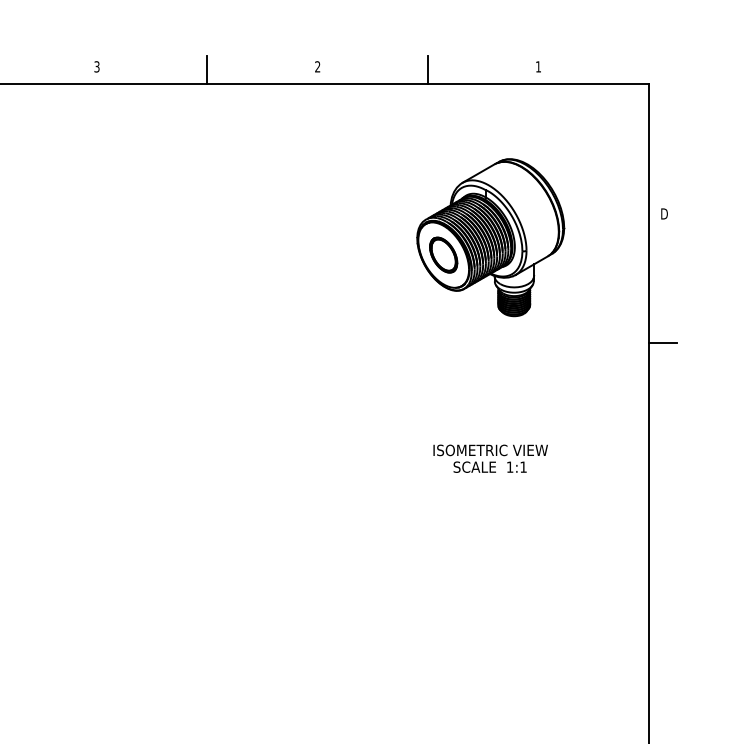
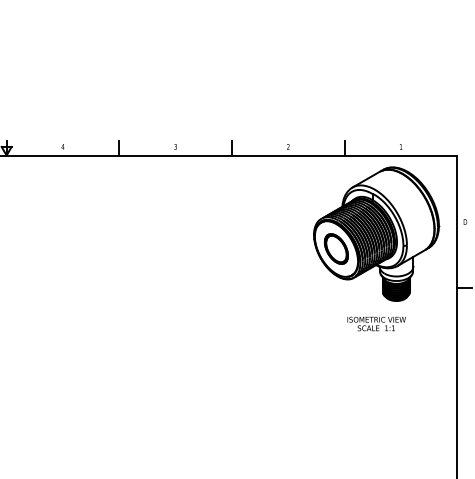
part: (490, 236) -> (376, 233), size x1.67
text: (490, 457) -> (376, 323), moved

